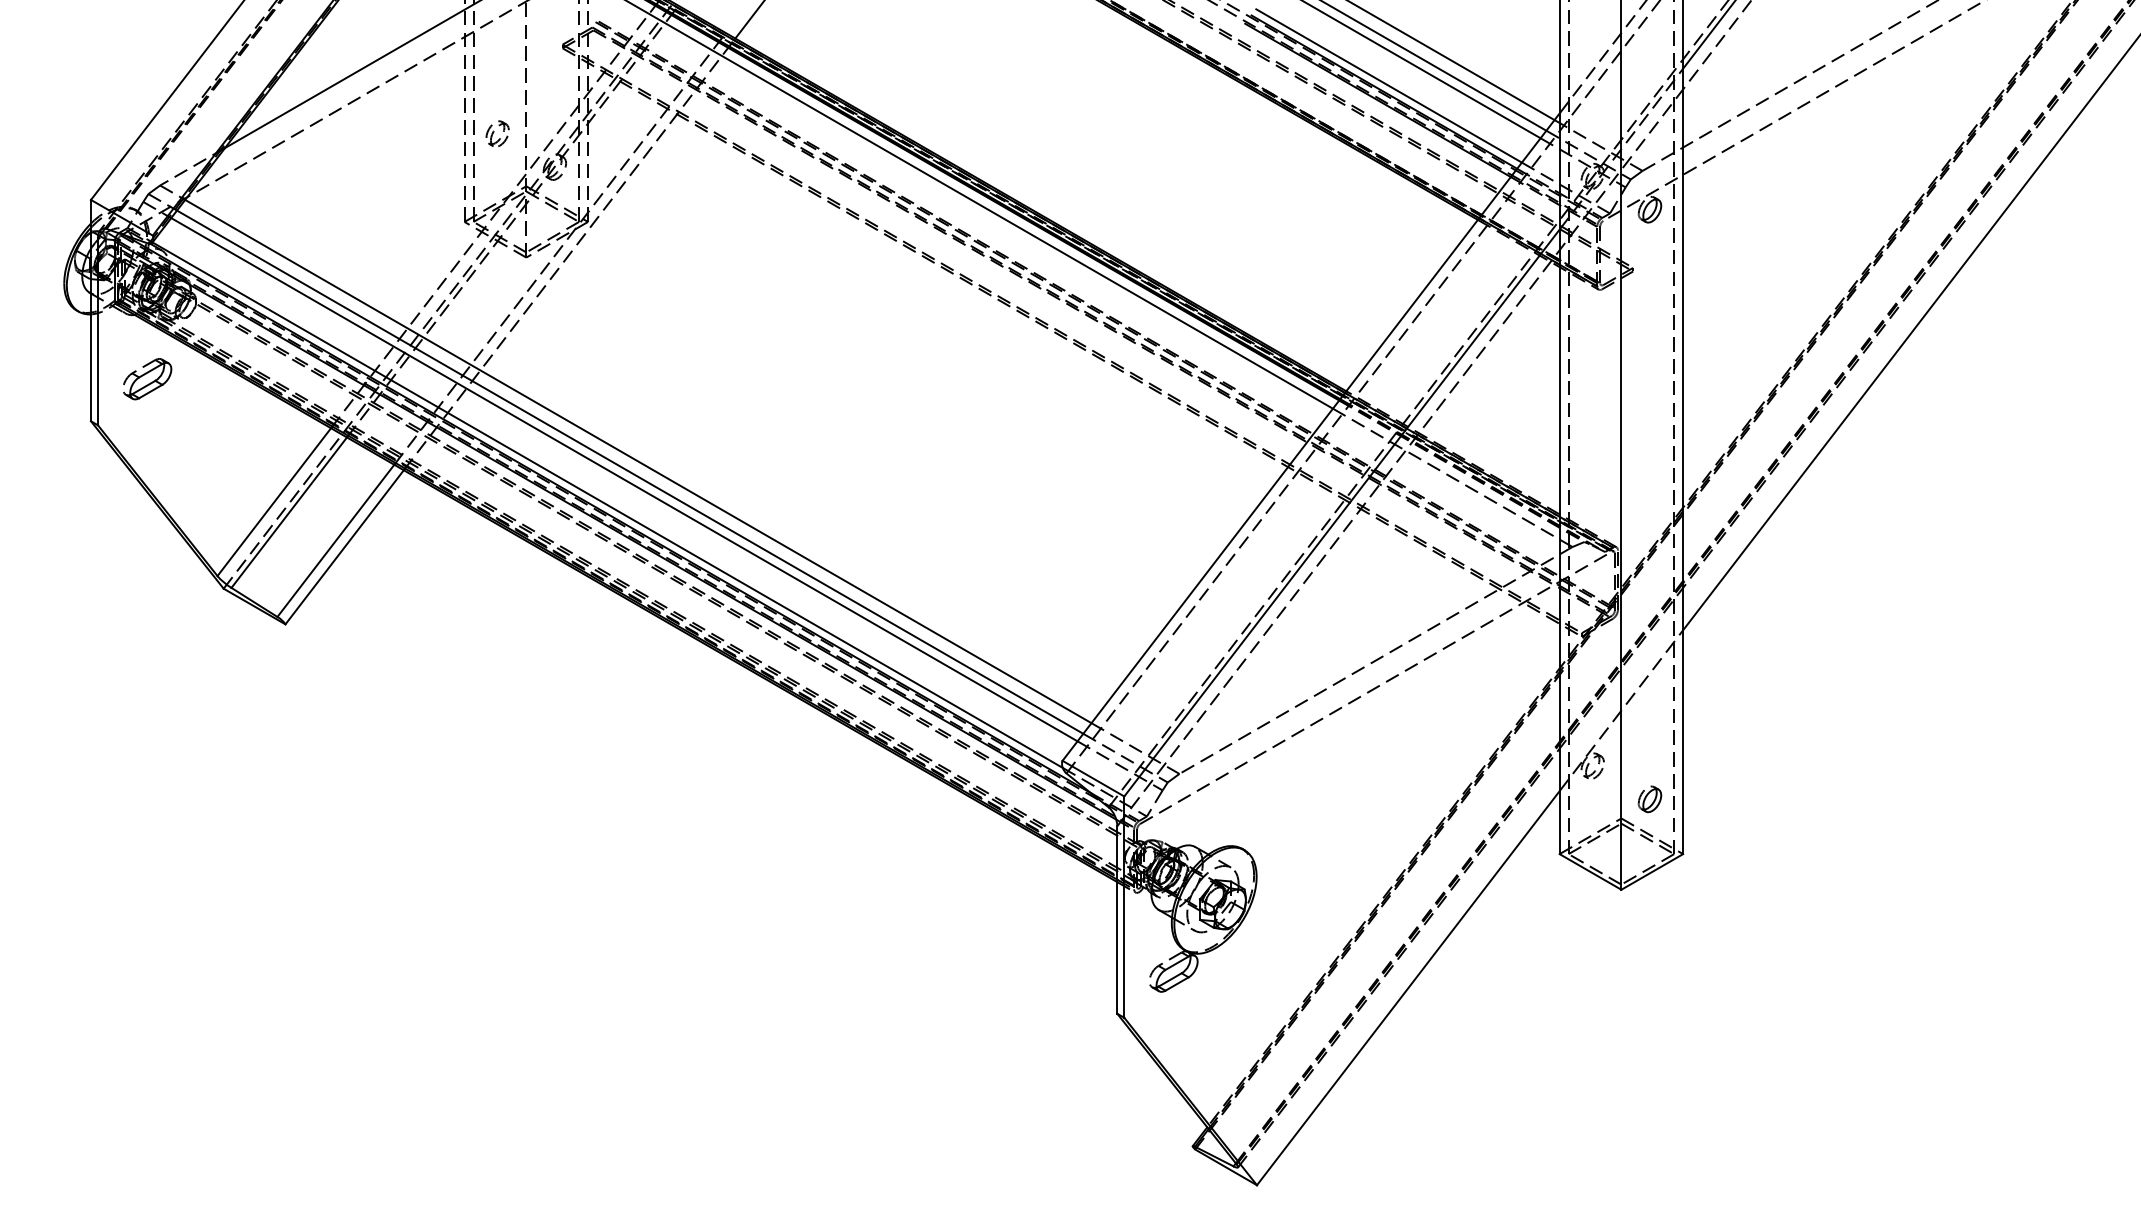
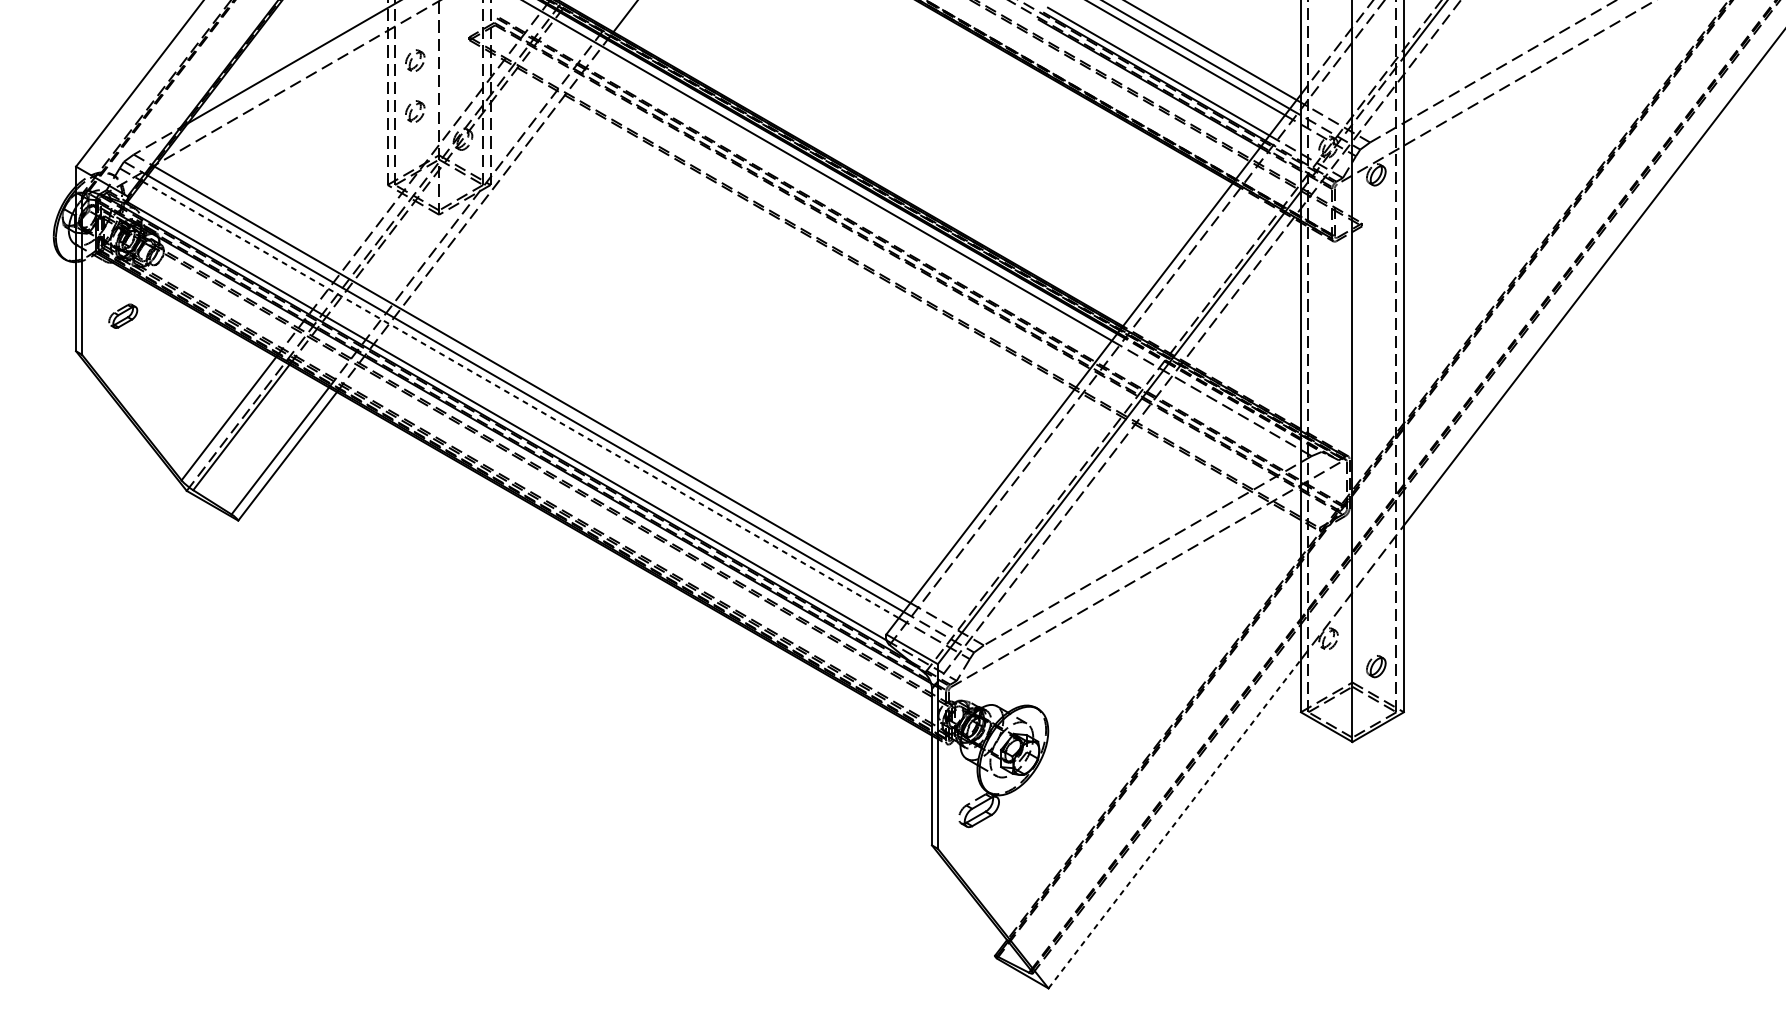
part: (497, 72) -> (415, 60), added
part: (147, 379) -> (123, 316), size x0.7
line: (624, 479) -> (521, 399), solid -> dashed
line: (1408, 987) -> (1174, 823), solid -> dashed

